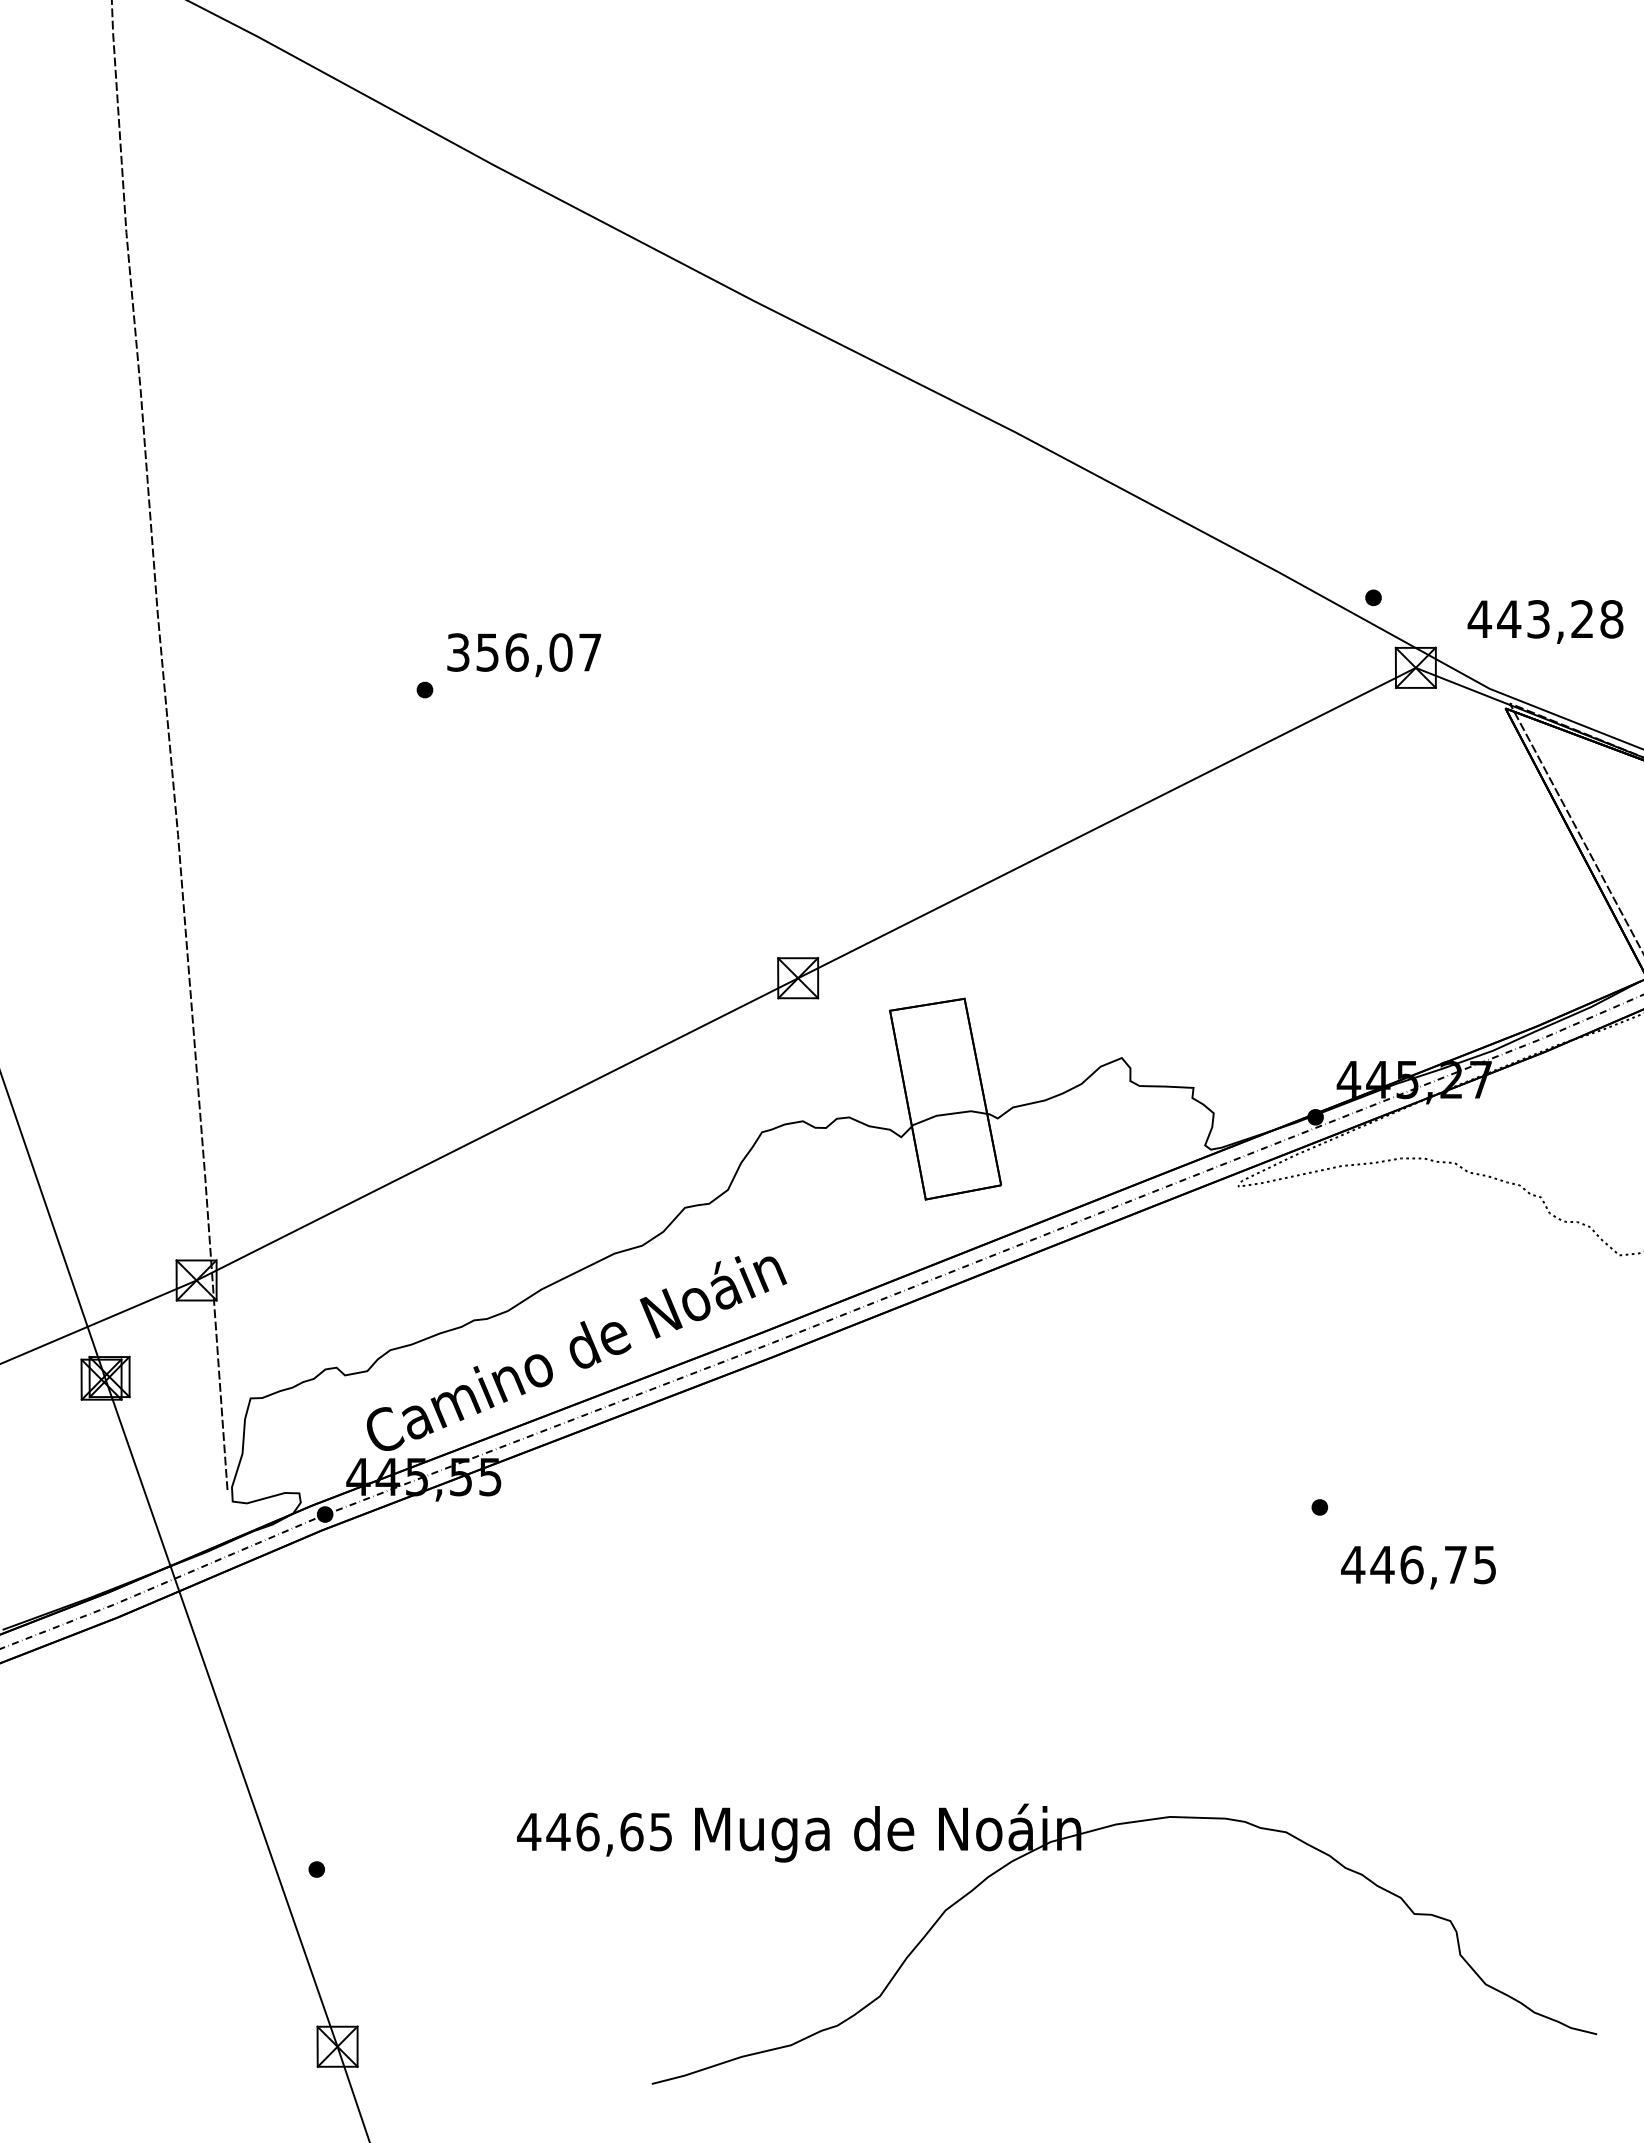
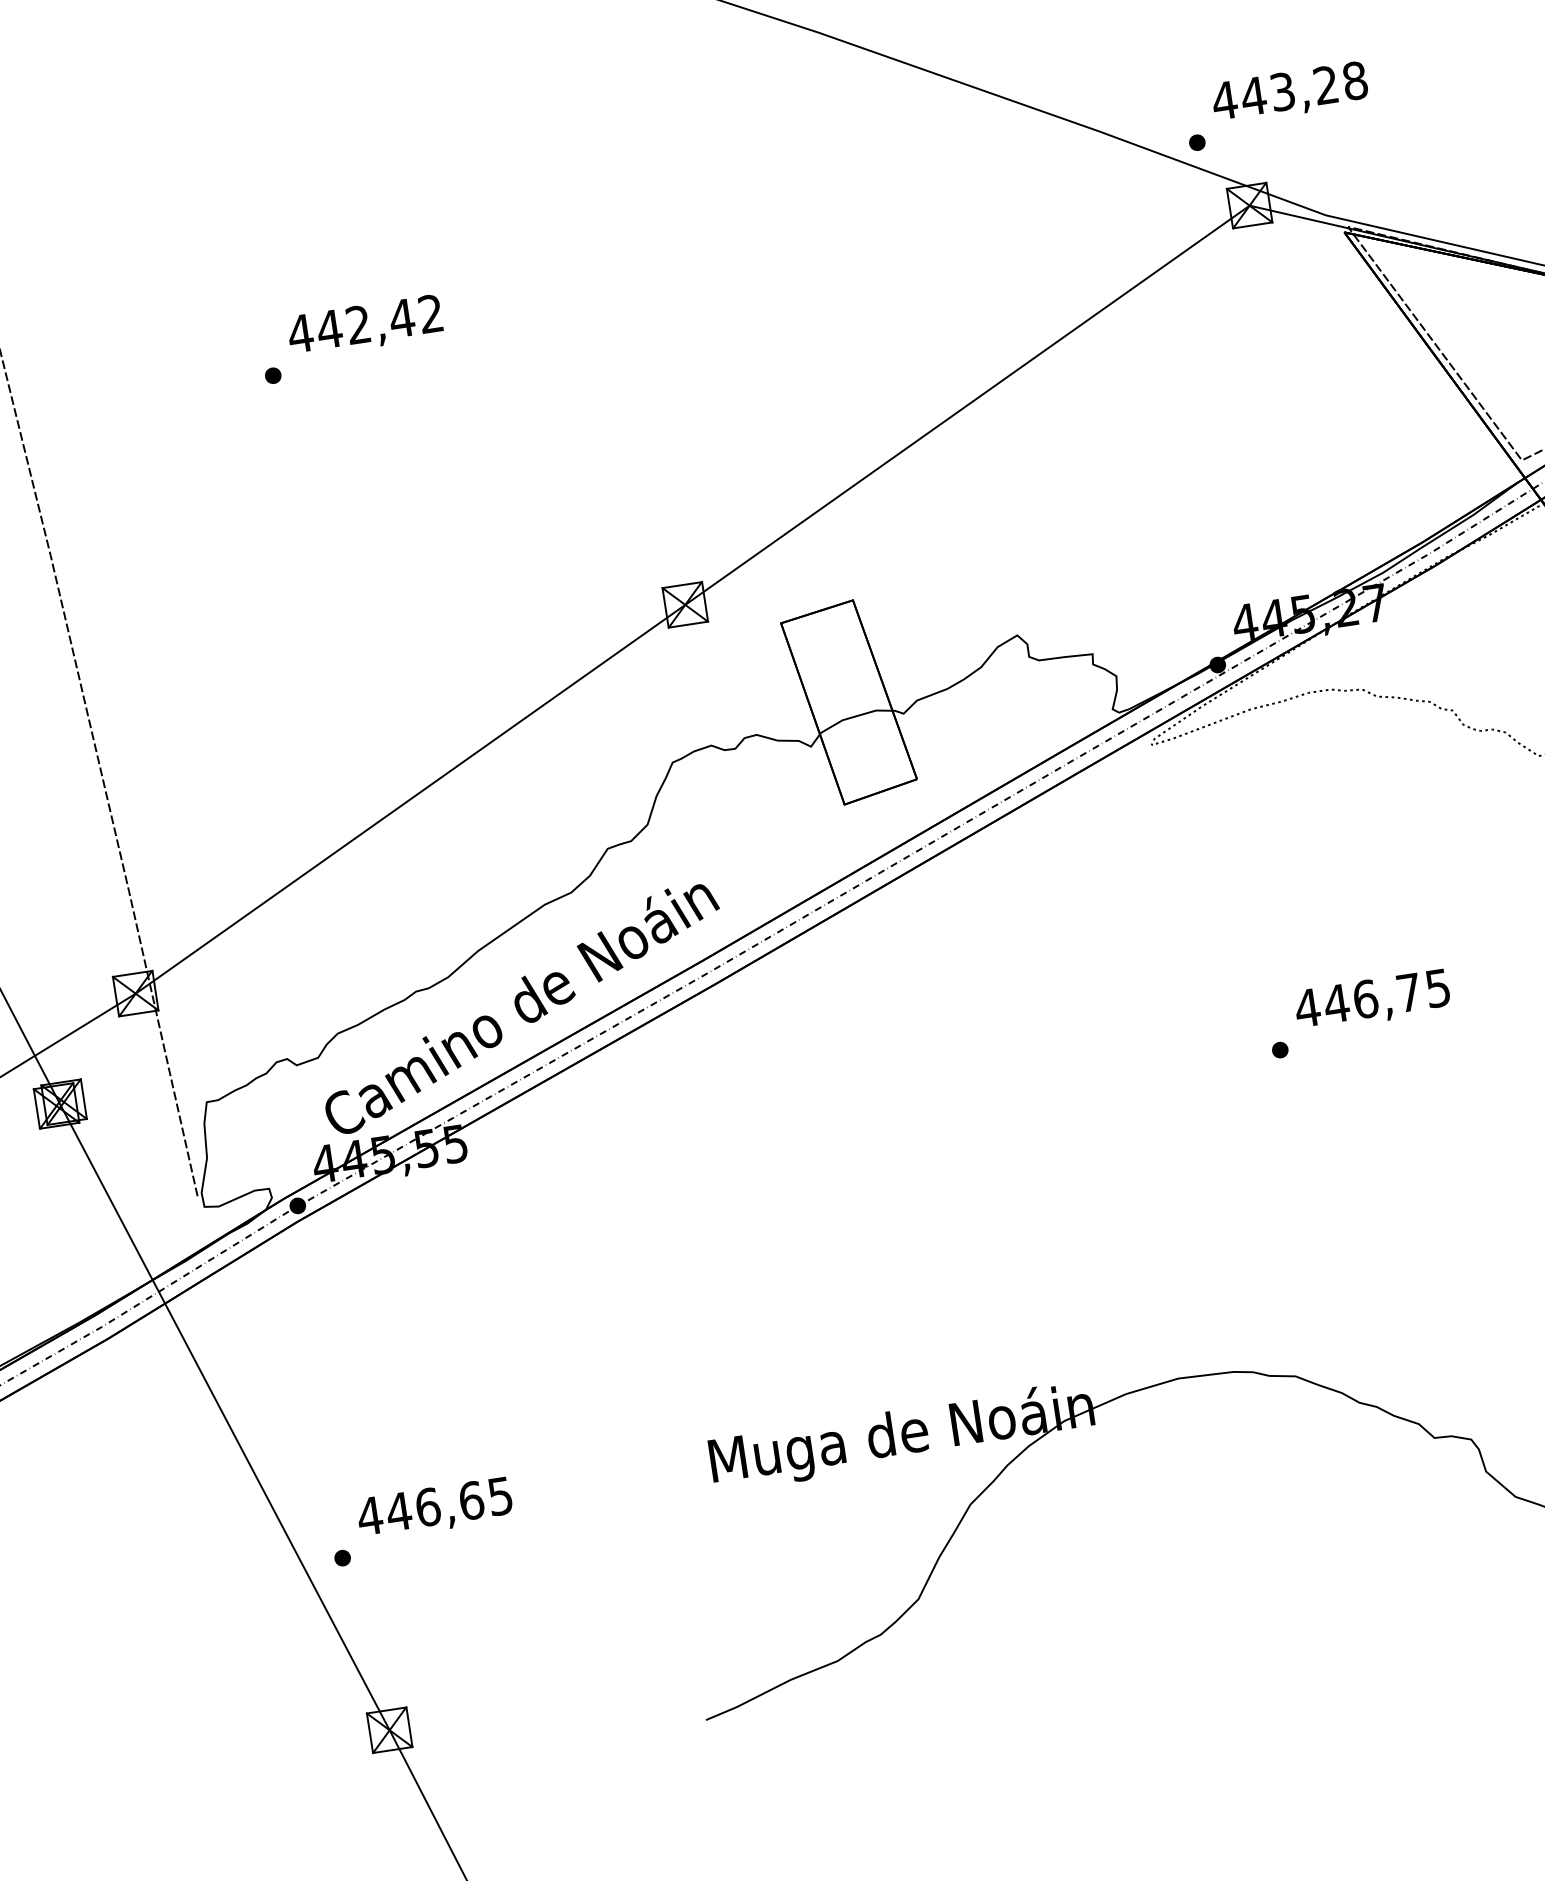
text: (1545, 621) -> (1289, 92), moved
text: (523, 652) -> (365, 323), 356,07 -> 442,42
text: (1418, 1567) -> (1372, 1000), moved
text: (594, 1834) -> (435, 1508), moved

